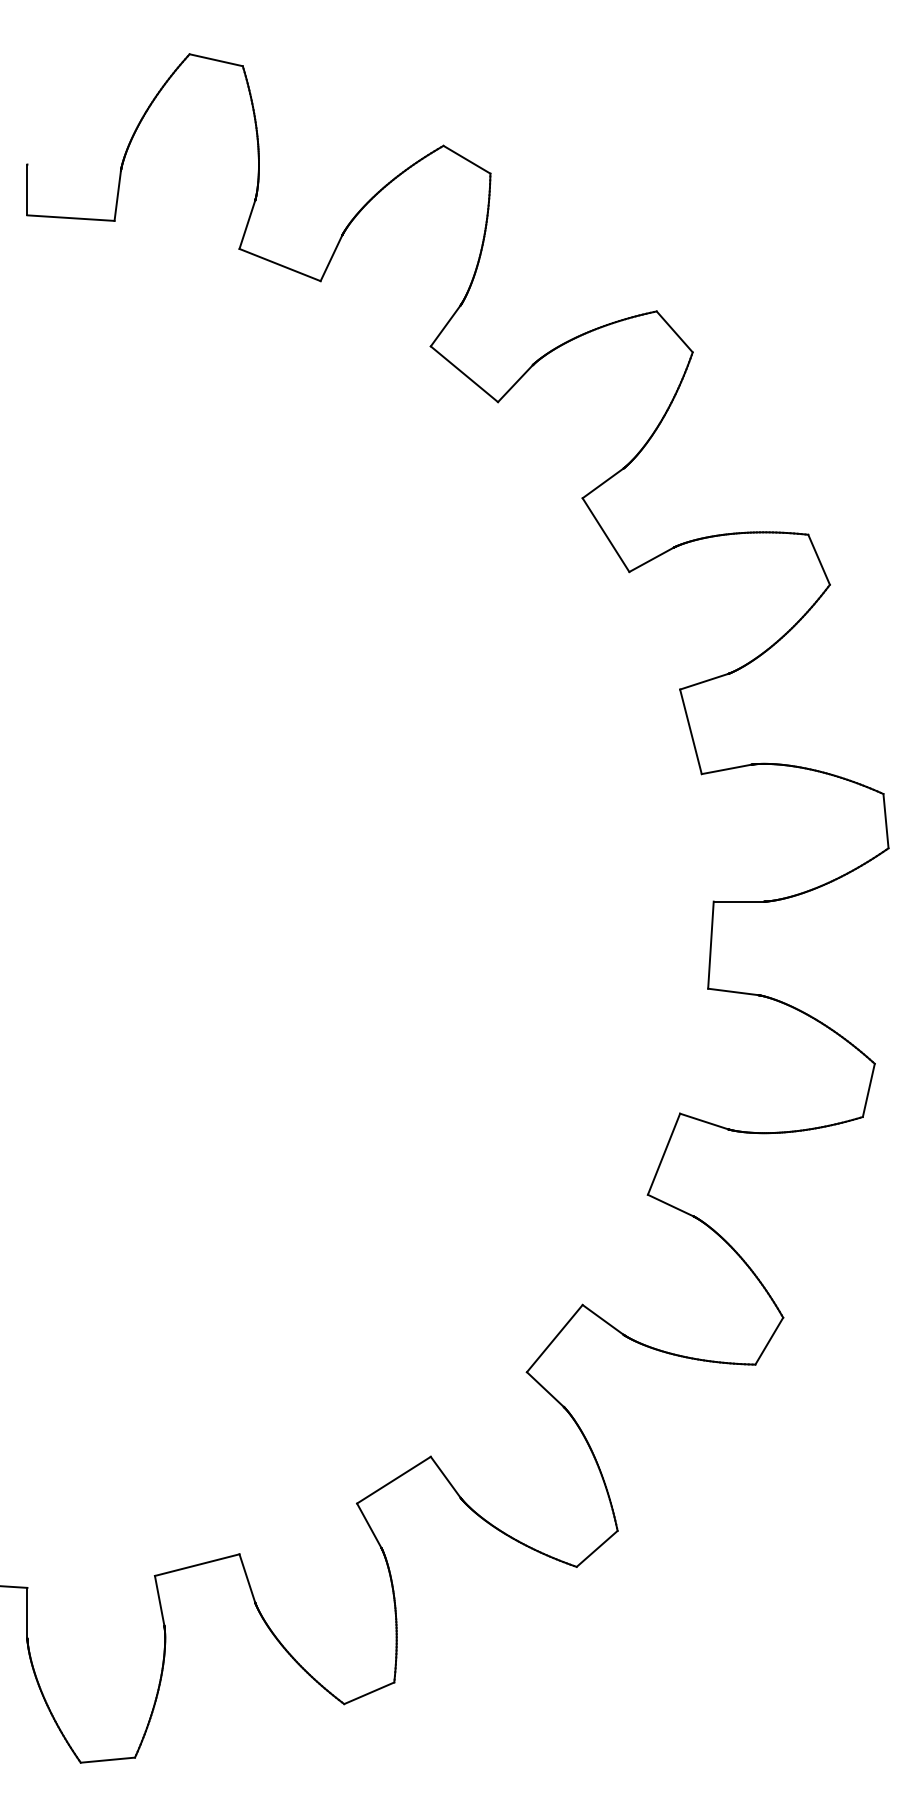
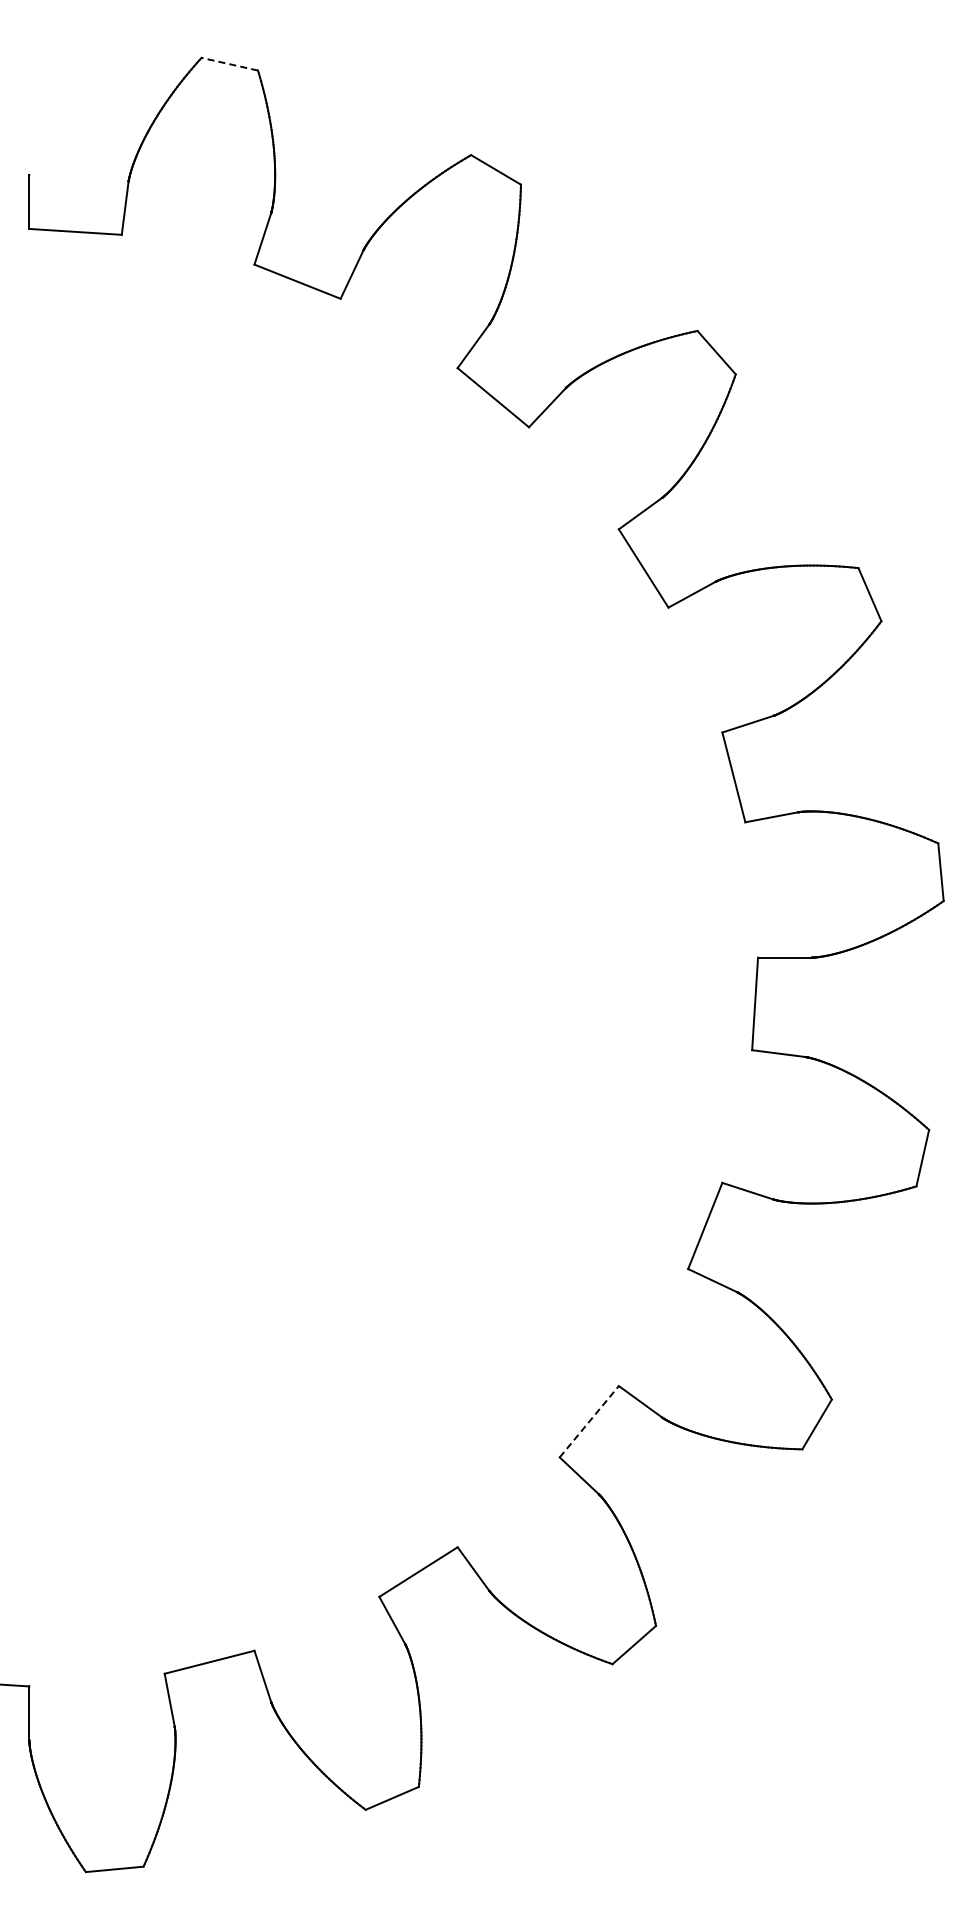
line: (215, 60) -> (229, 64), solid -> dashed
line: (554, 1338) -> (589, 1421), solid -> dashed

